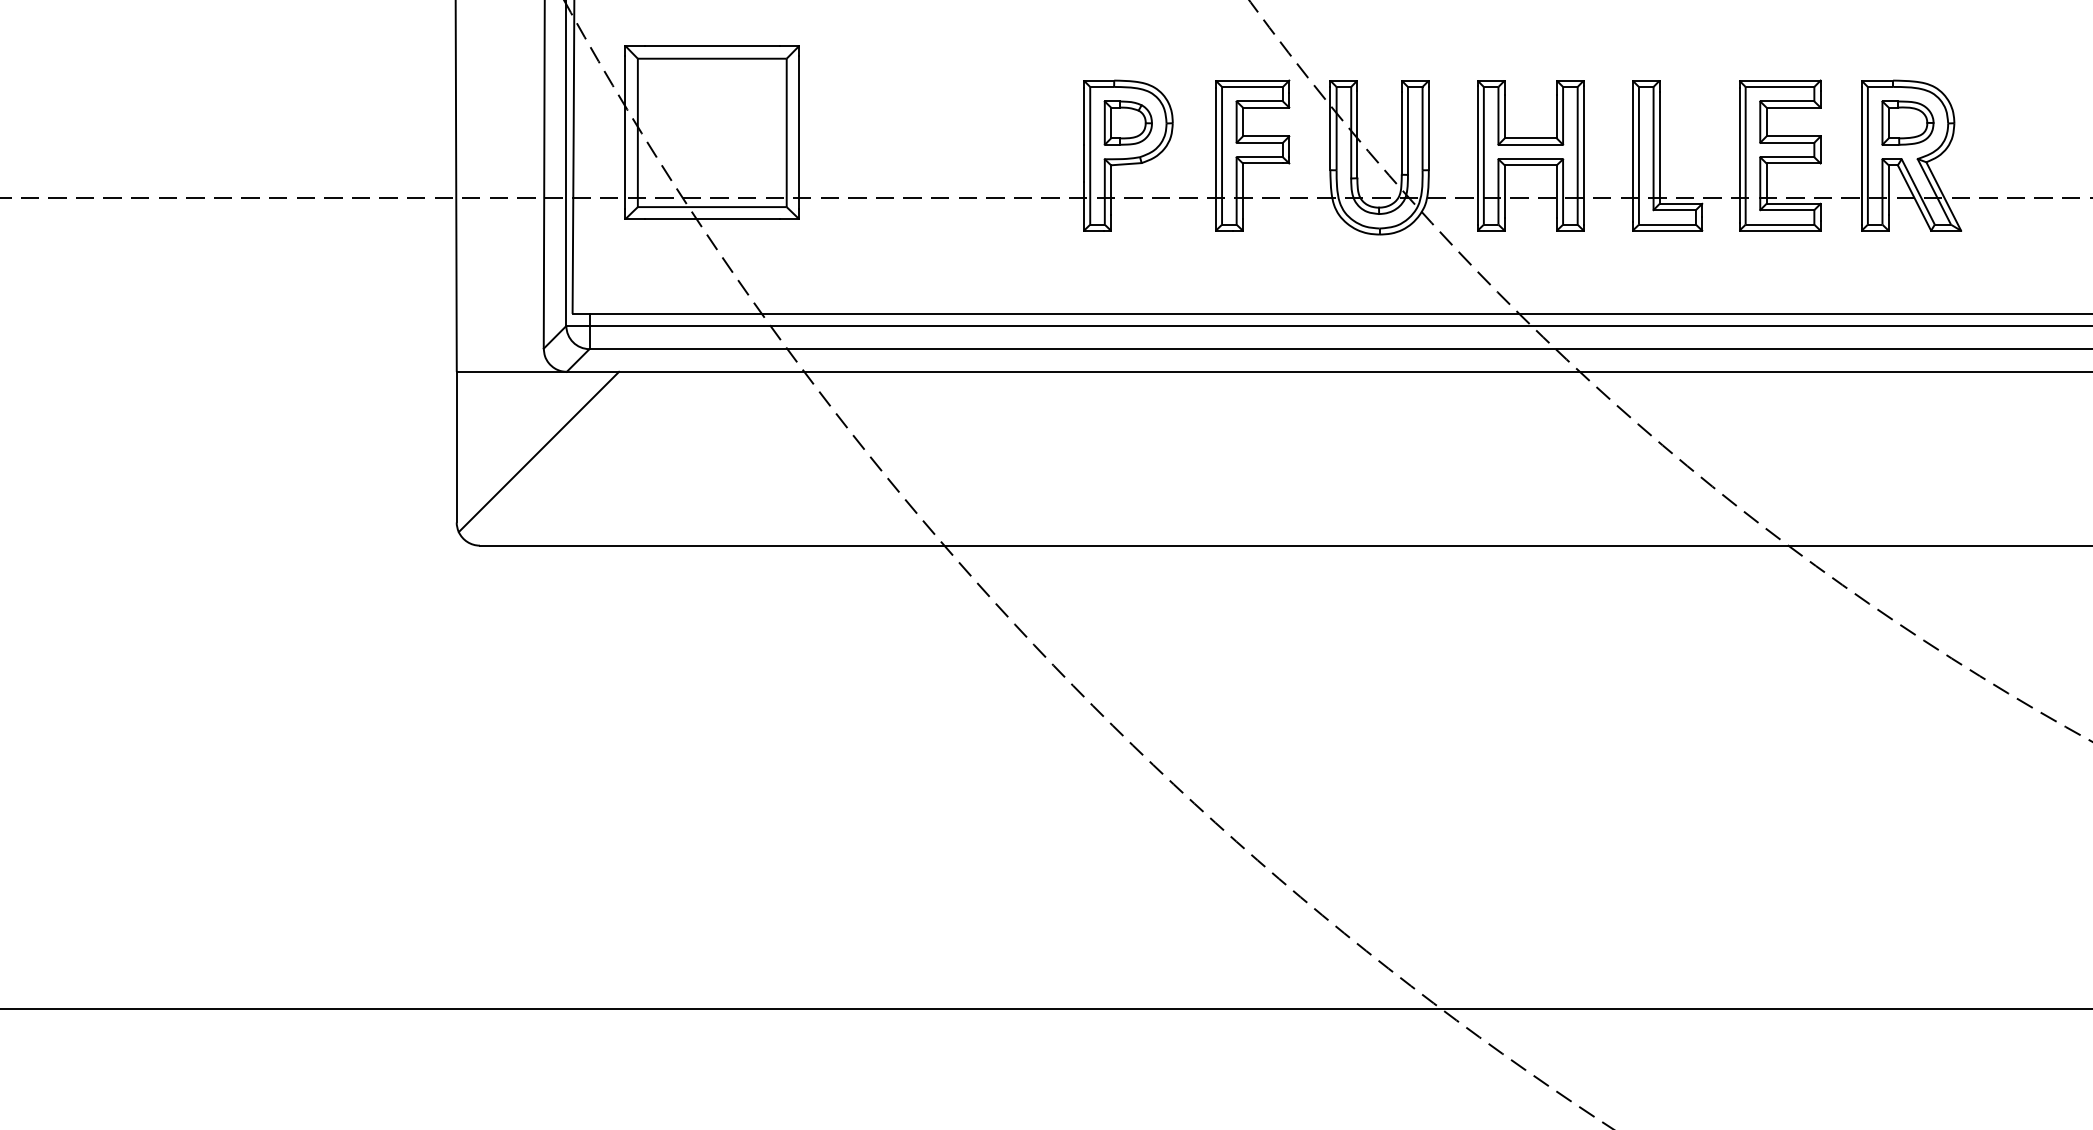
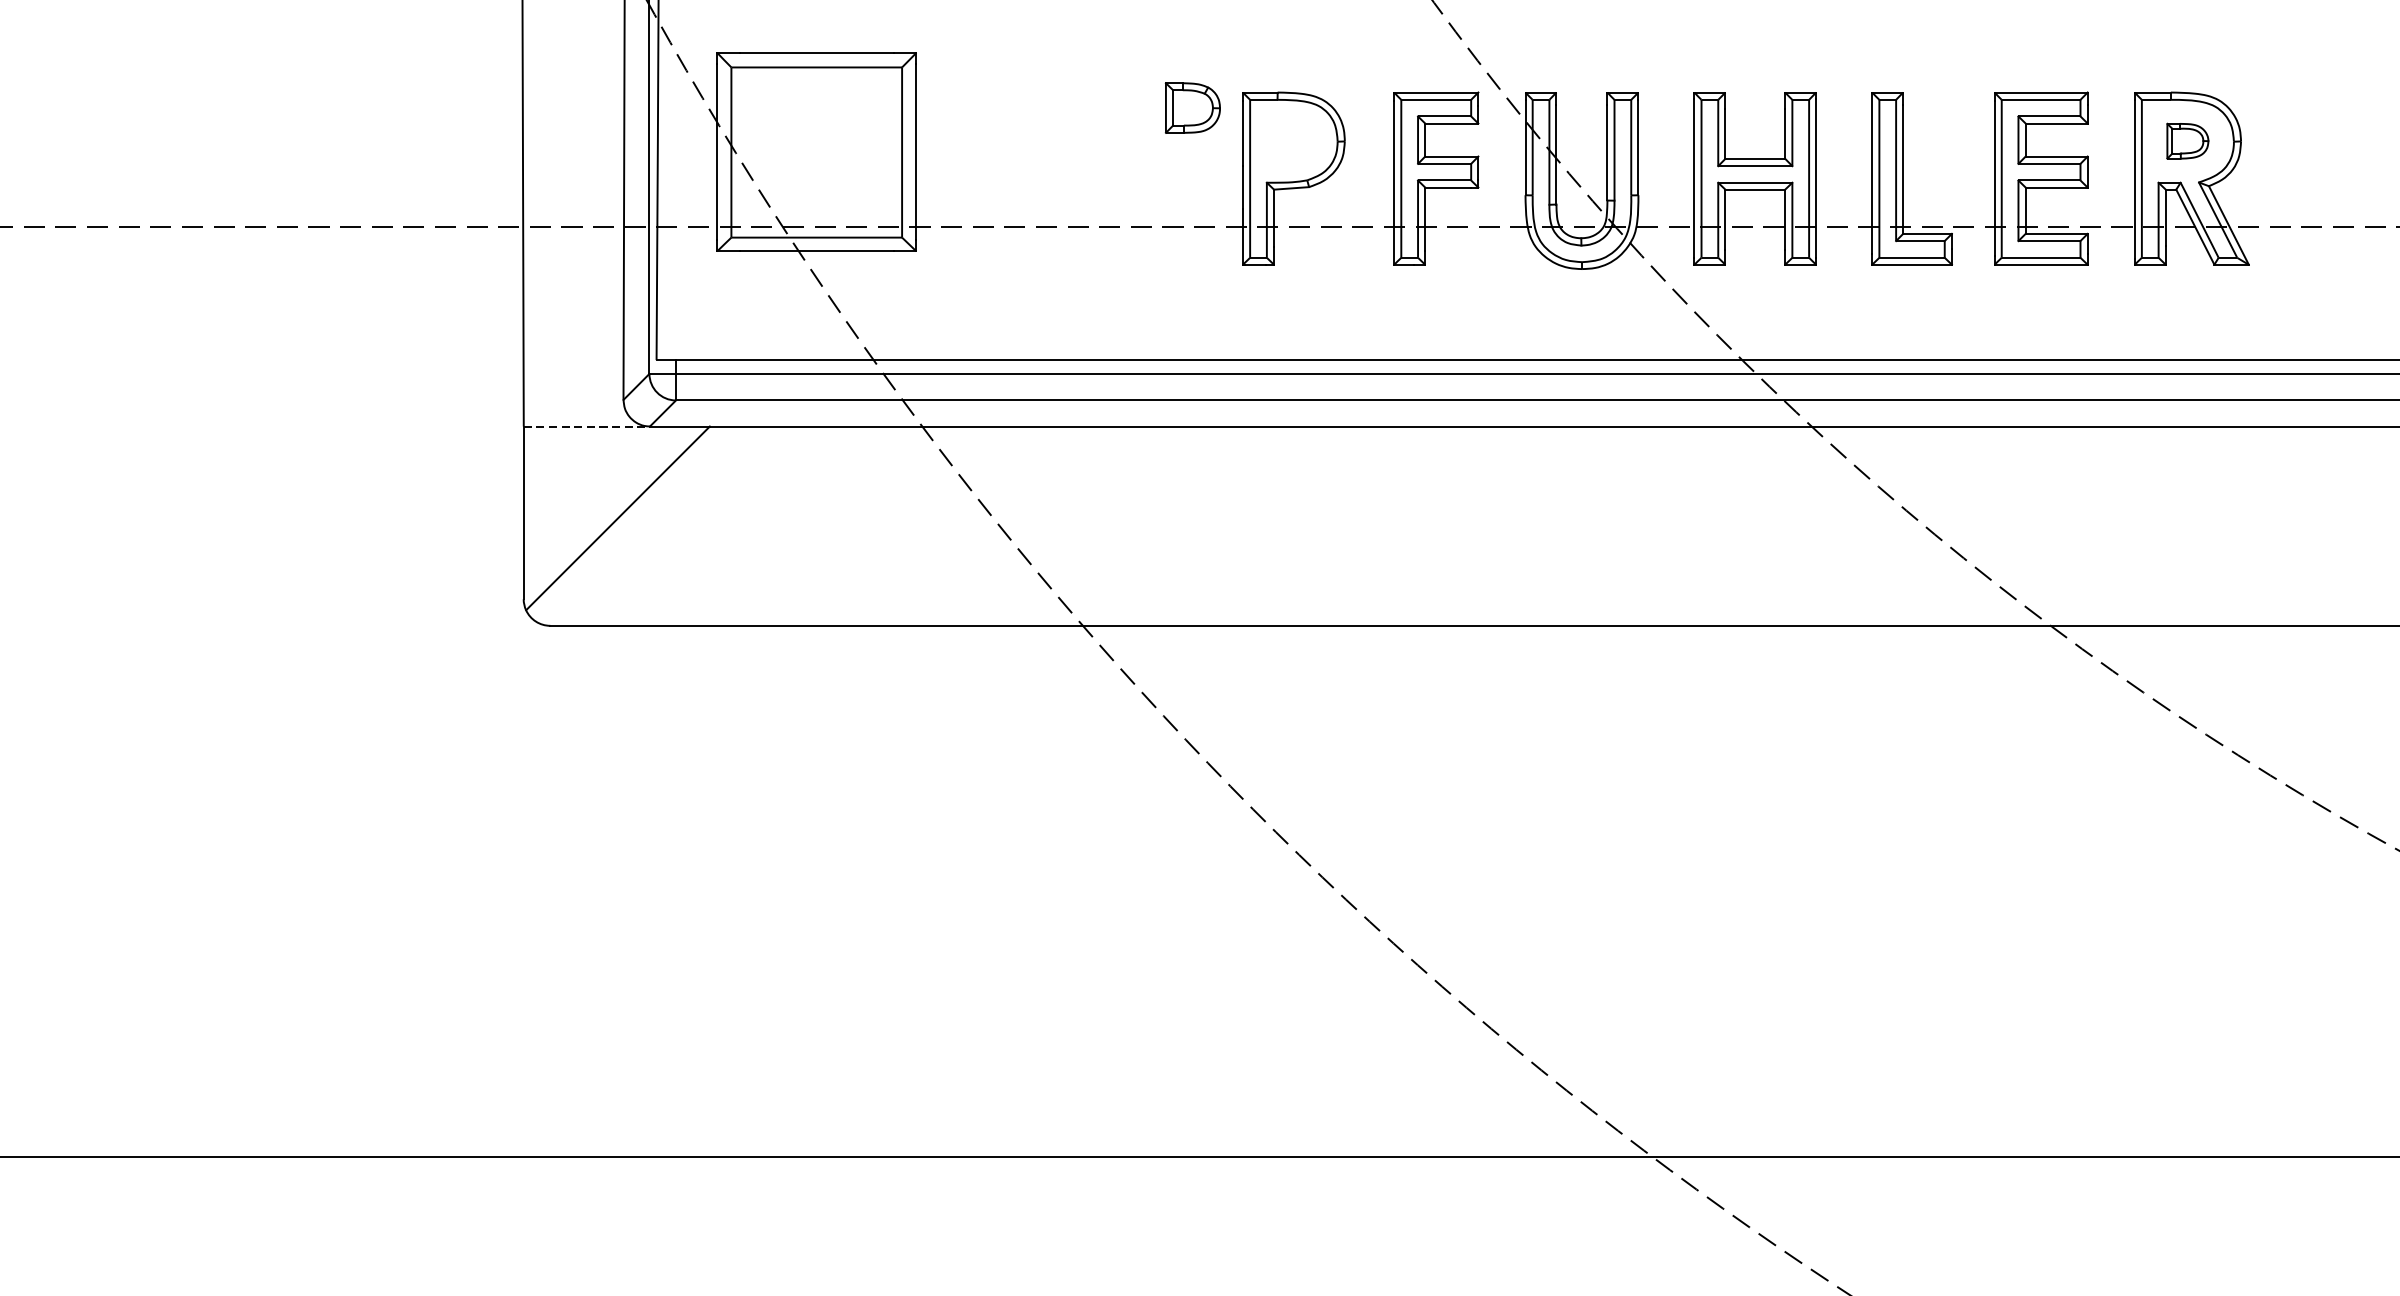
part: (1127, 122) -> (1191, 107), moved
part: (1907, 122) -> (2187, 140), size x0.7
line: (512, 371) -> (587, 426), solid -> dashed

